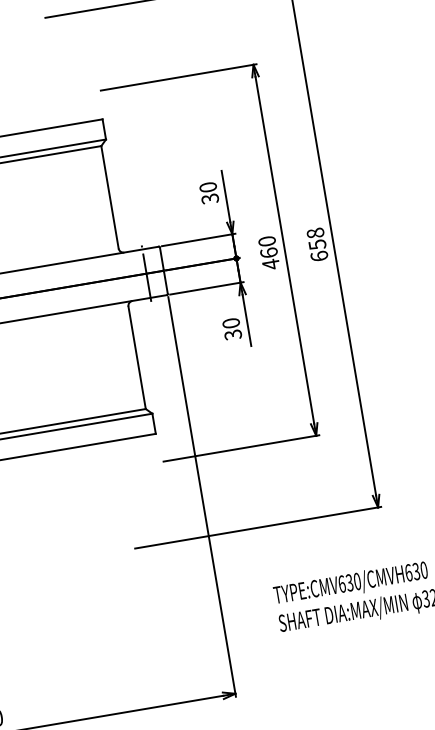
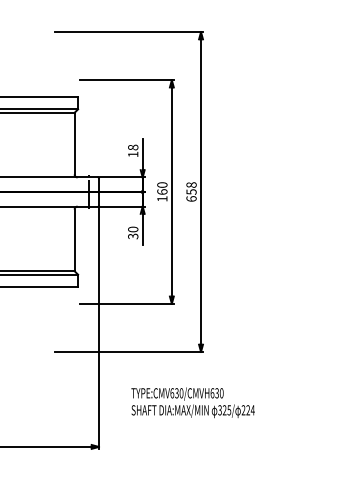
text: (209, 192) -> (133, 150), 30 -> 18
text: (271, 265) -> (162, 199), 460 -> 160

